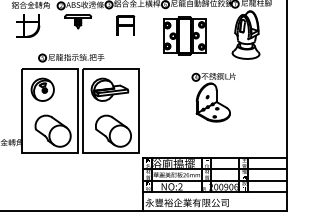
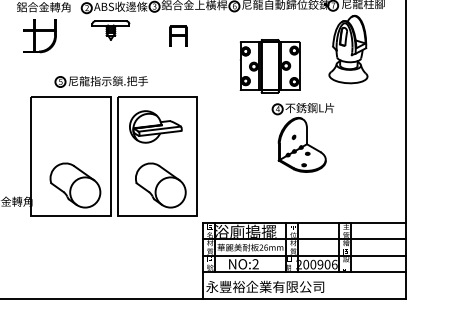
part: (125, 25) -> (177, 35), size x0.7
part: (184, 35) -> (269, 65), moved
part: (42, 89) -> (60, 126), removed

